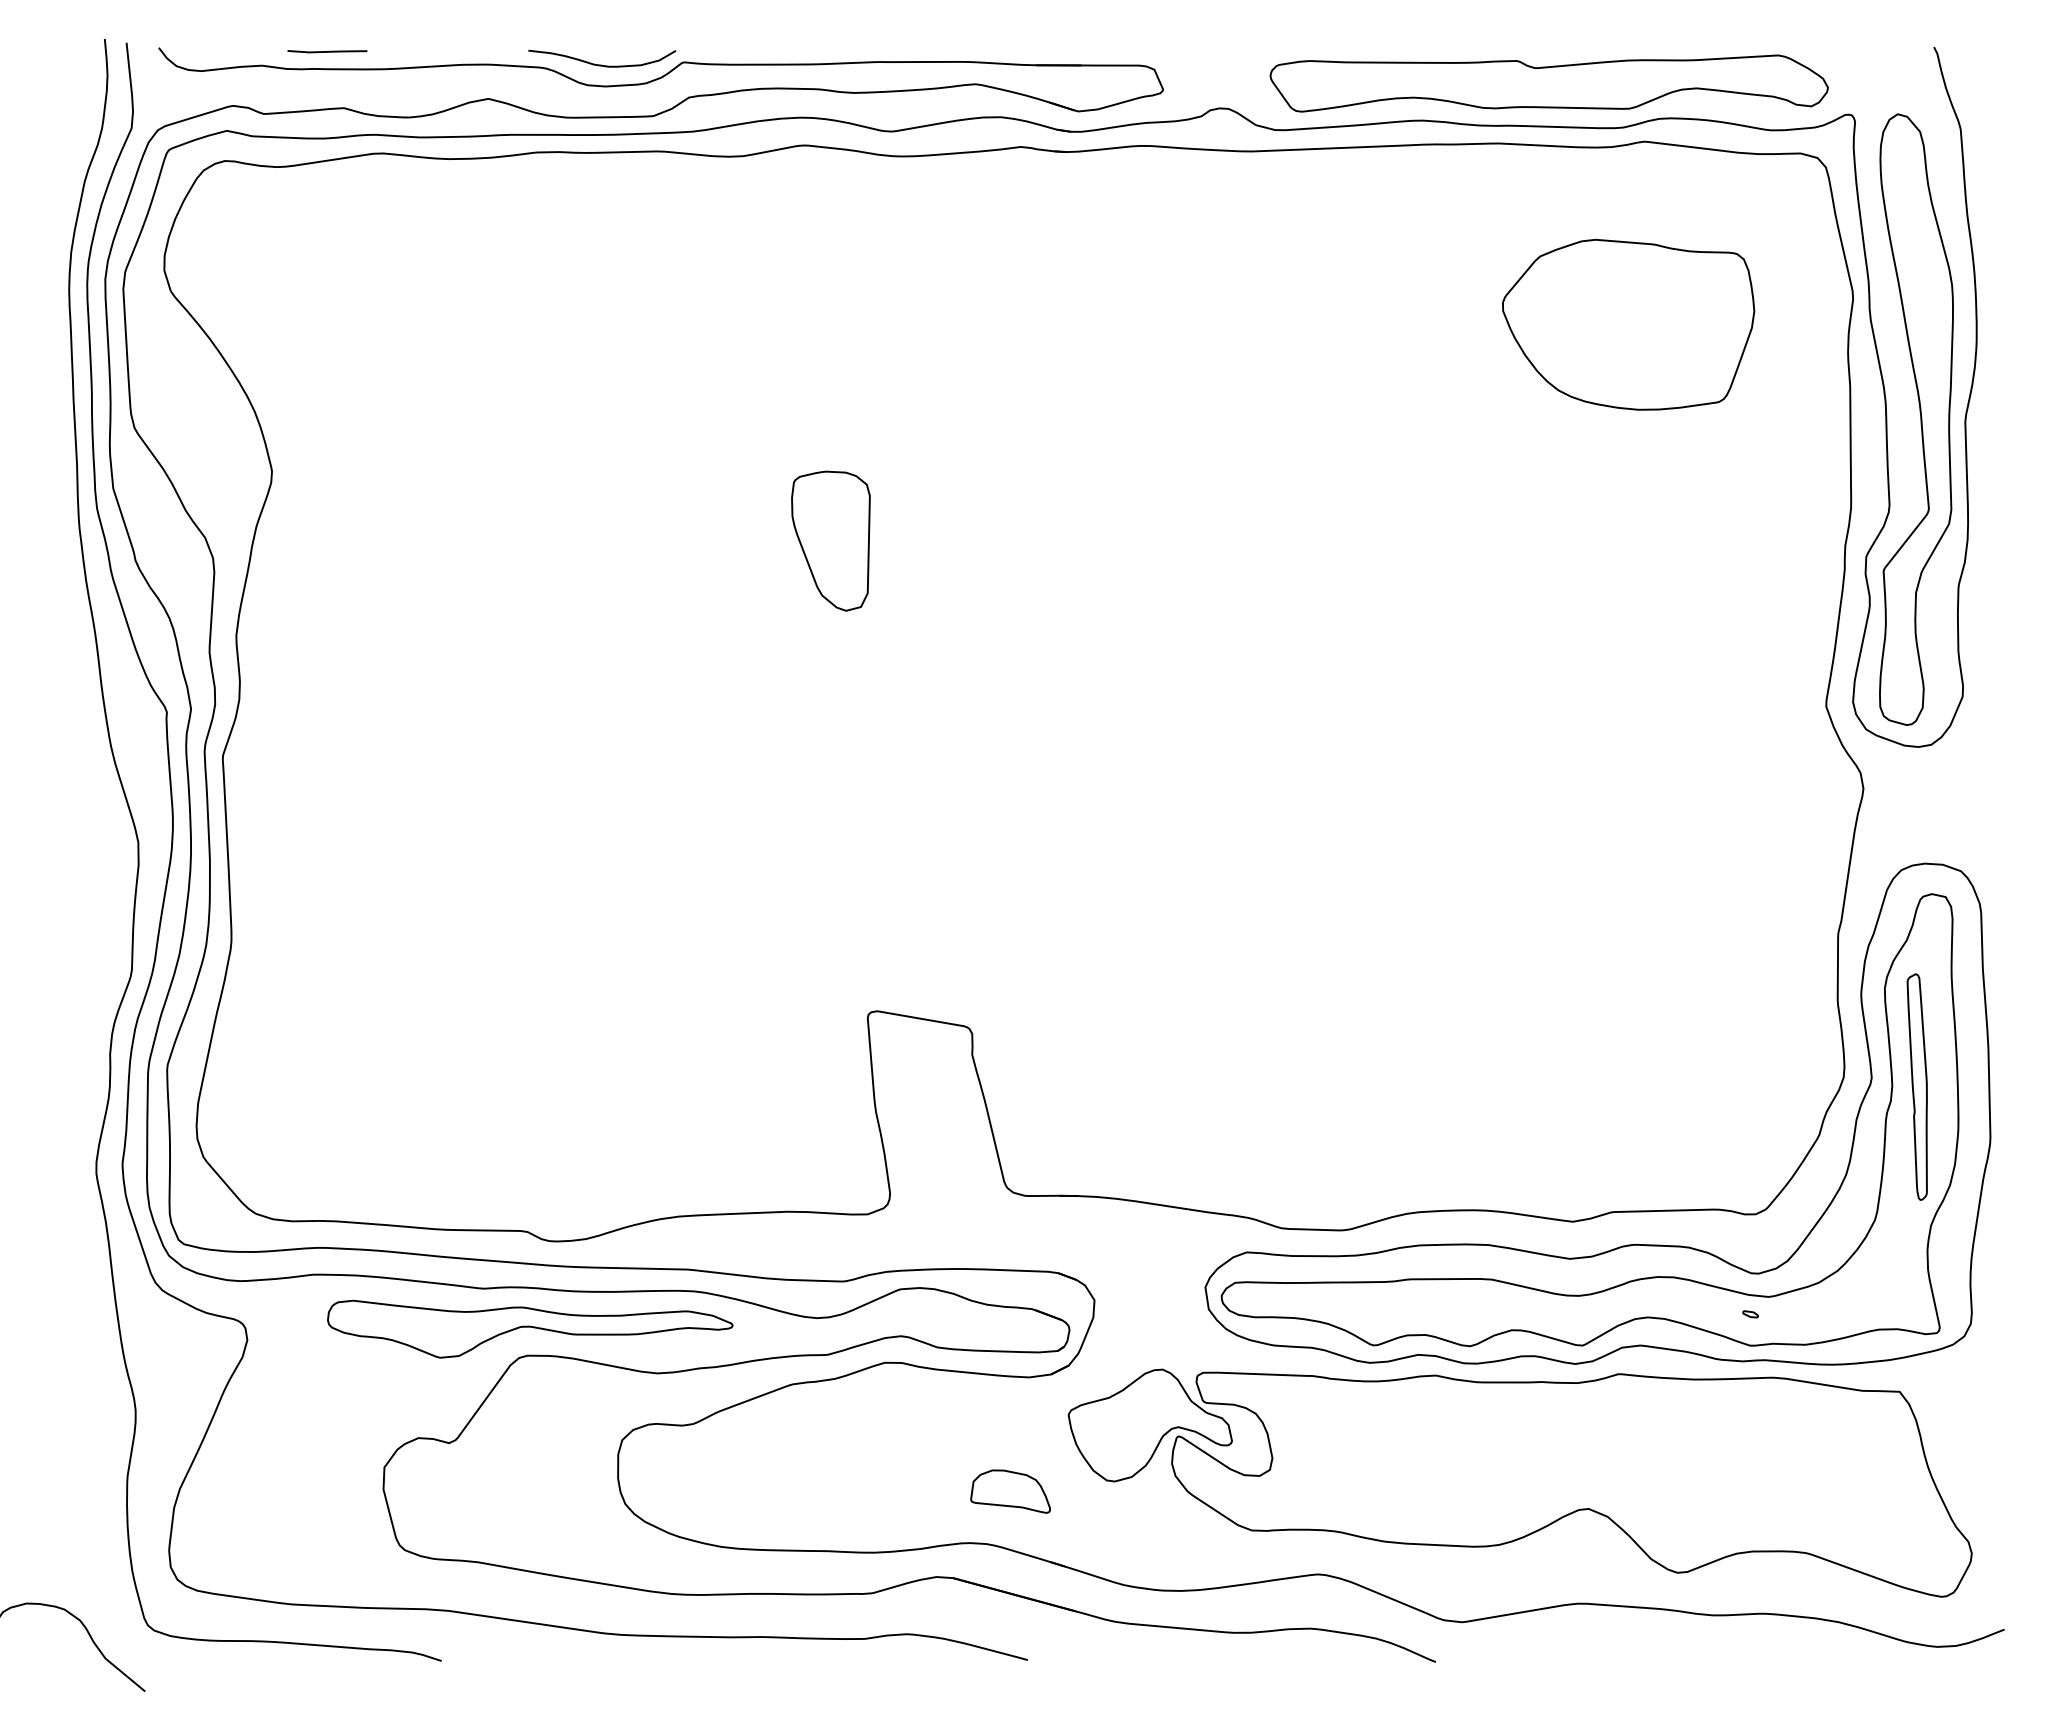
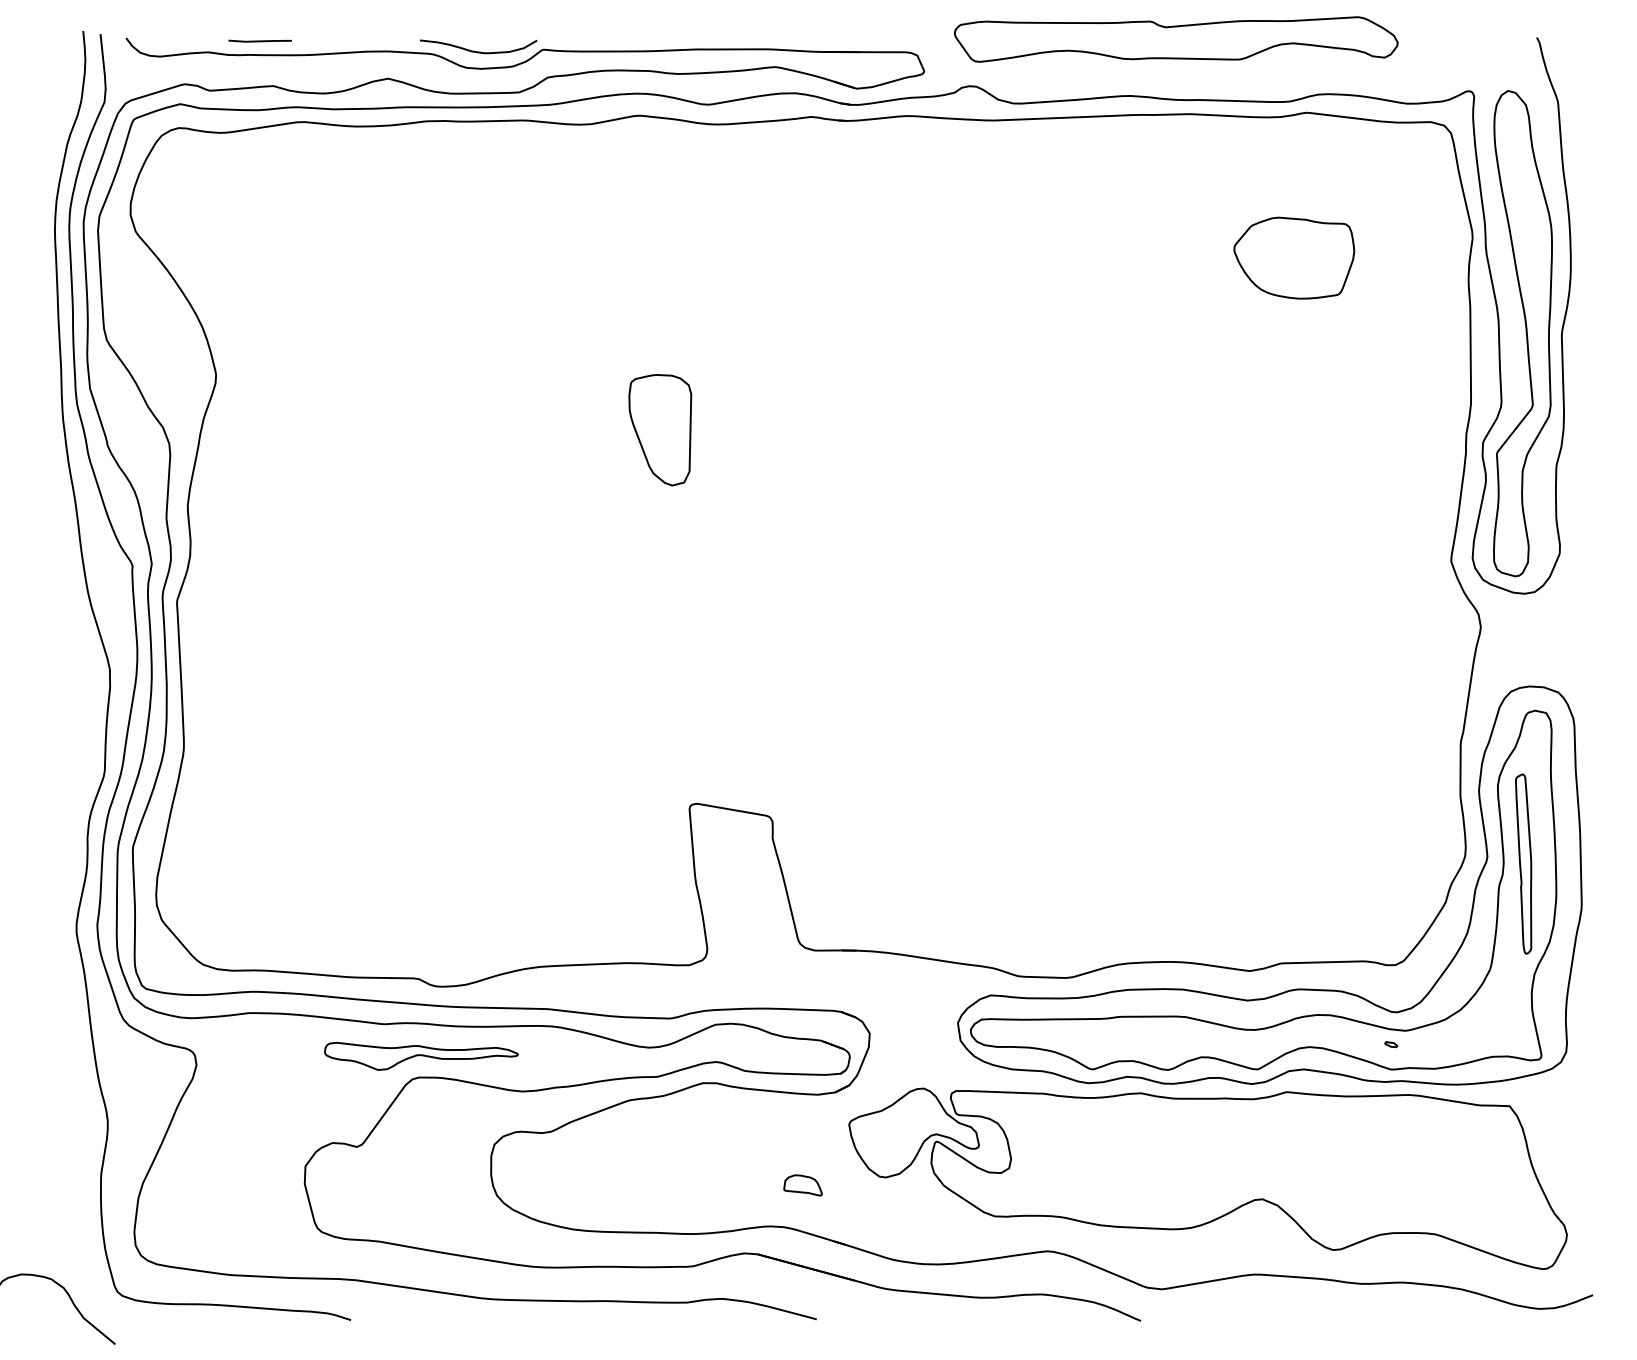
part: (1548, 83) -> (1175, 39), moved
part: (1628, 324) -> (1294, 258), size x0.6
part: (530, 1328) -> (421, 1055), size x0.6
part: (1010, 1491) -> (803, 1185), size x0.6

